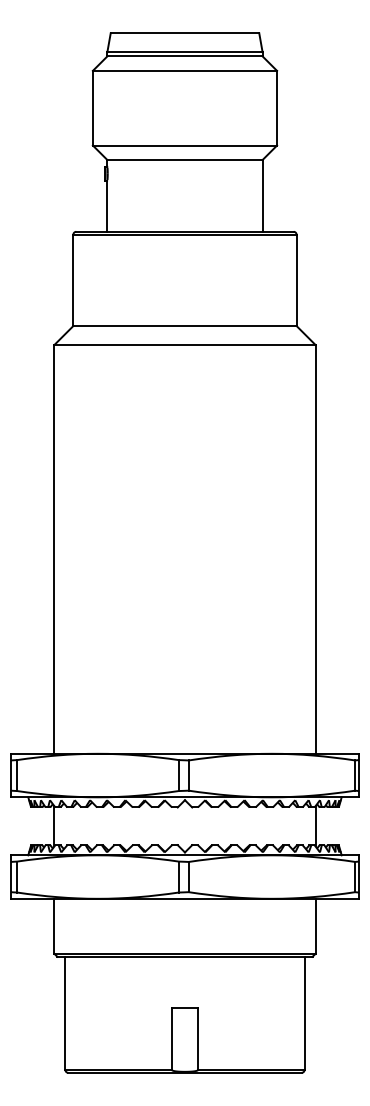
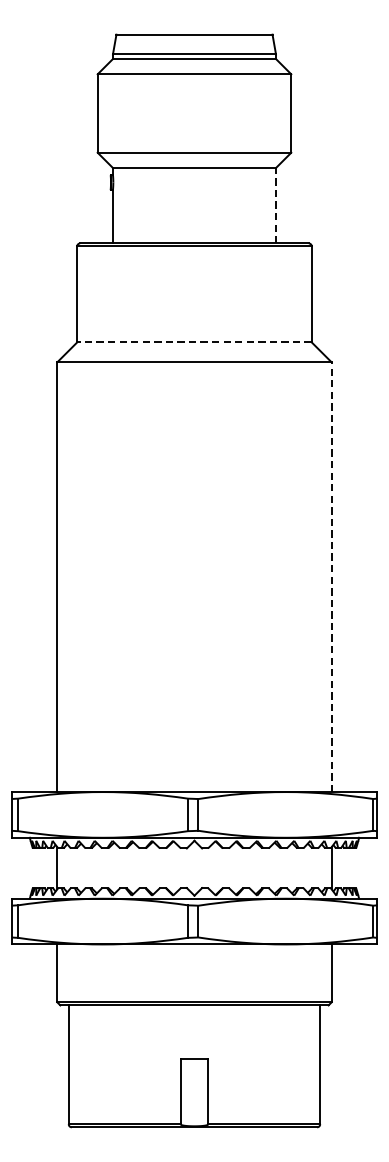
line: (262, 195) -> (275, 205), solid -> dashed
line: (184, 326) -> (193, 342), solid -> dashed
line: (315, 548) -> (331, 576), solid -> dashed

